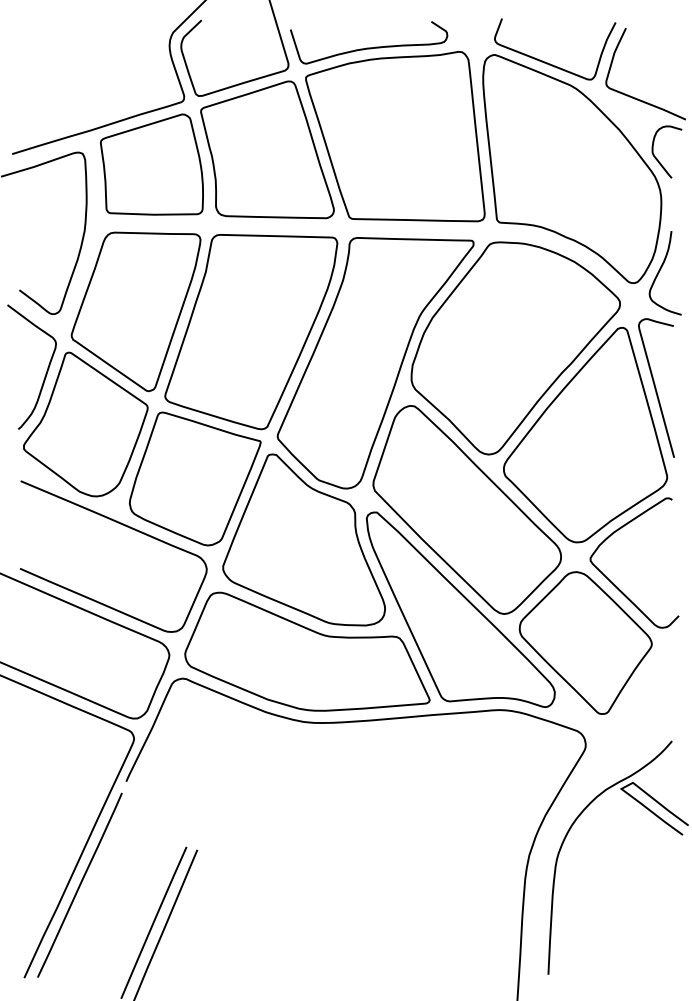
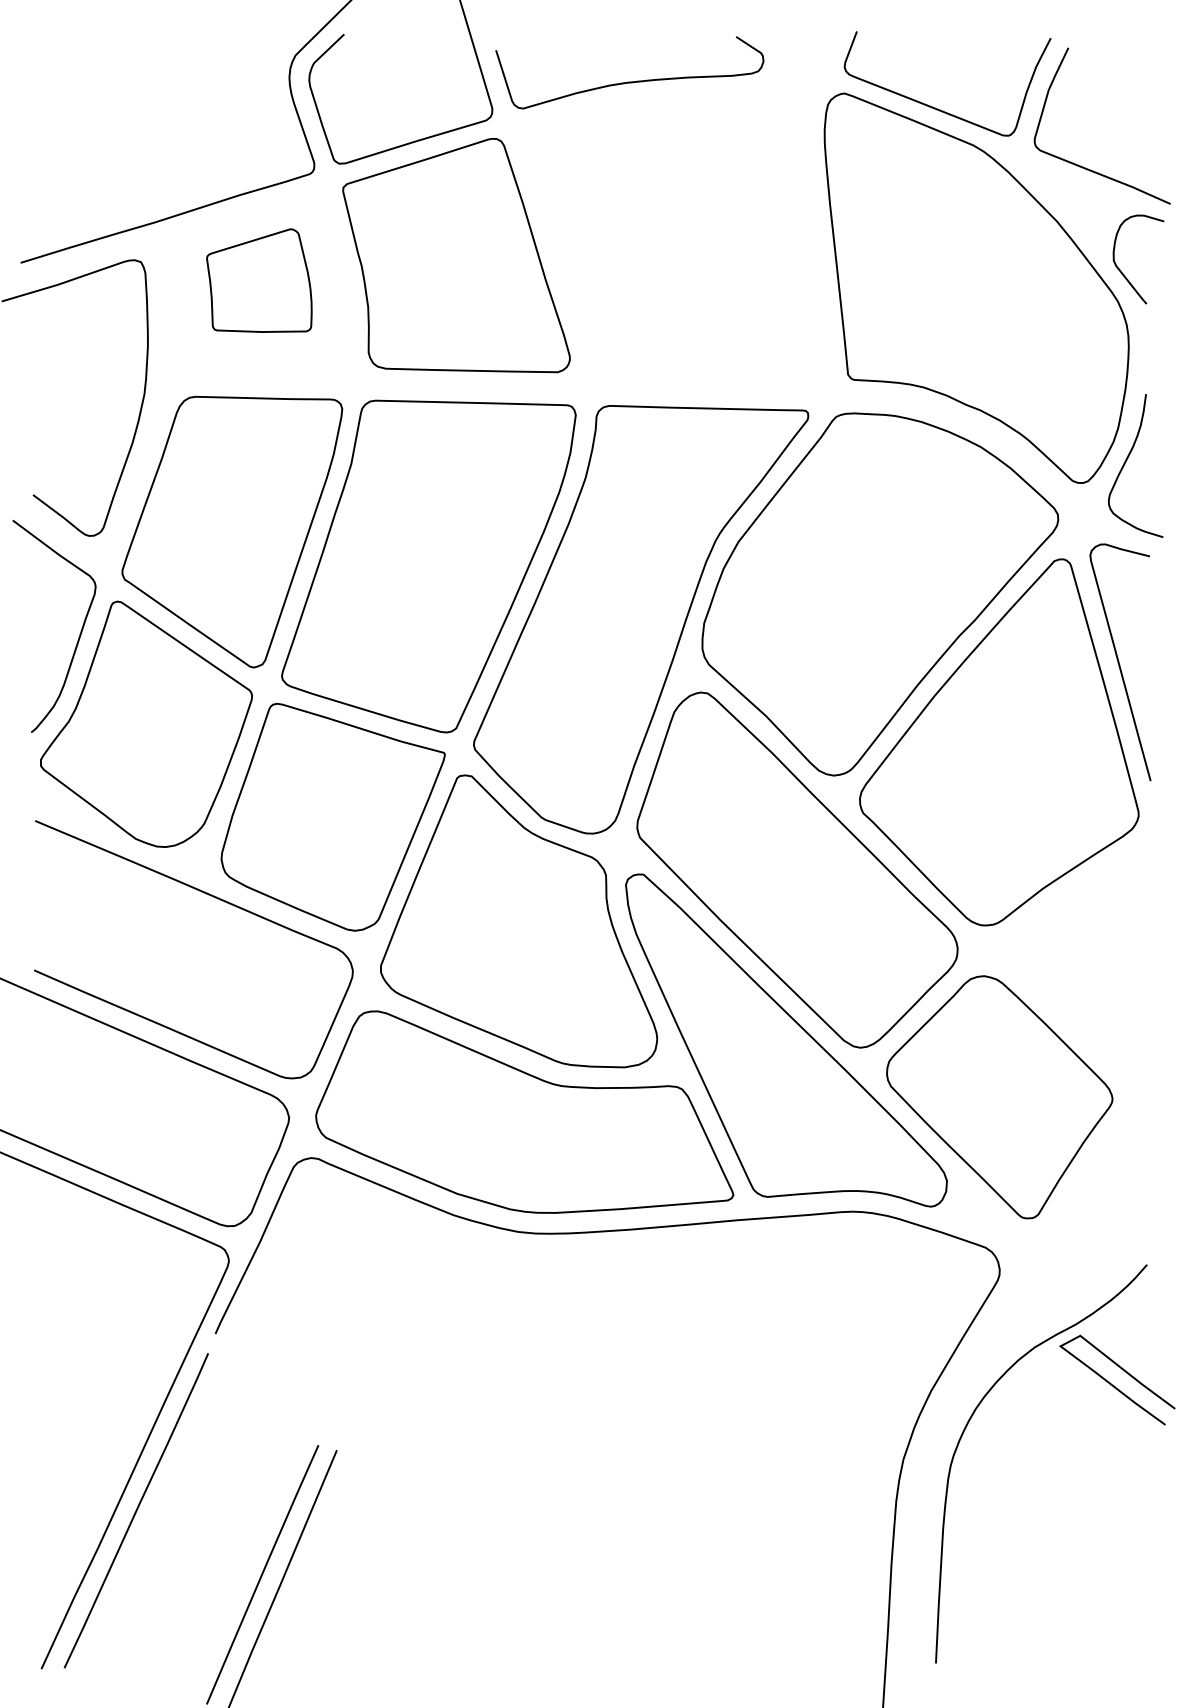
part: (395, 136) -> (674, 232), removed
part: (151, 164) -> (258, 280), size x0.6
curve: (613, 582) -> (1047, 993), removed

